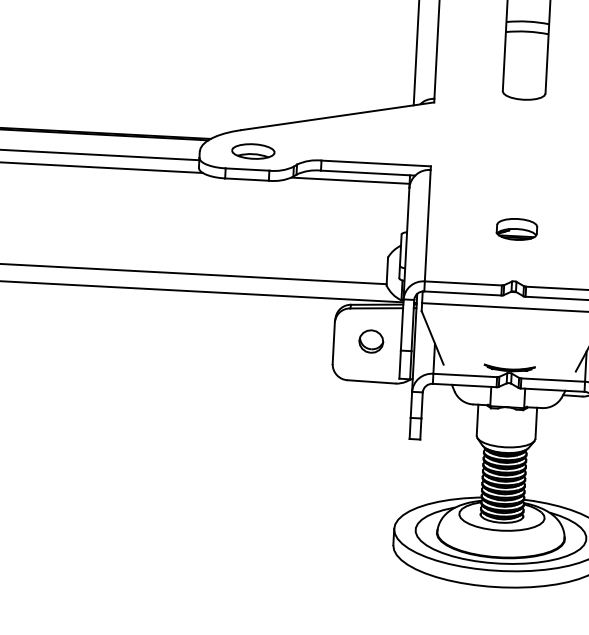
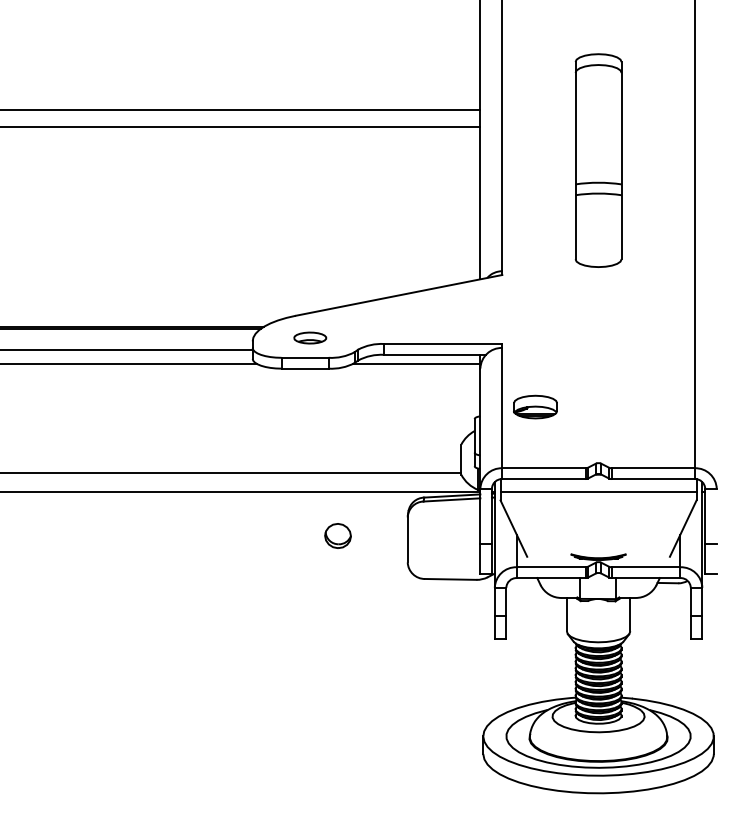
part: (252, 150) -> (309, 337), size x0.7
part: (516, 228) -> (535, 406), moved
part: (370, 341) -> (337, 535), moved

